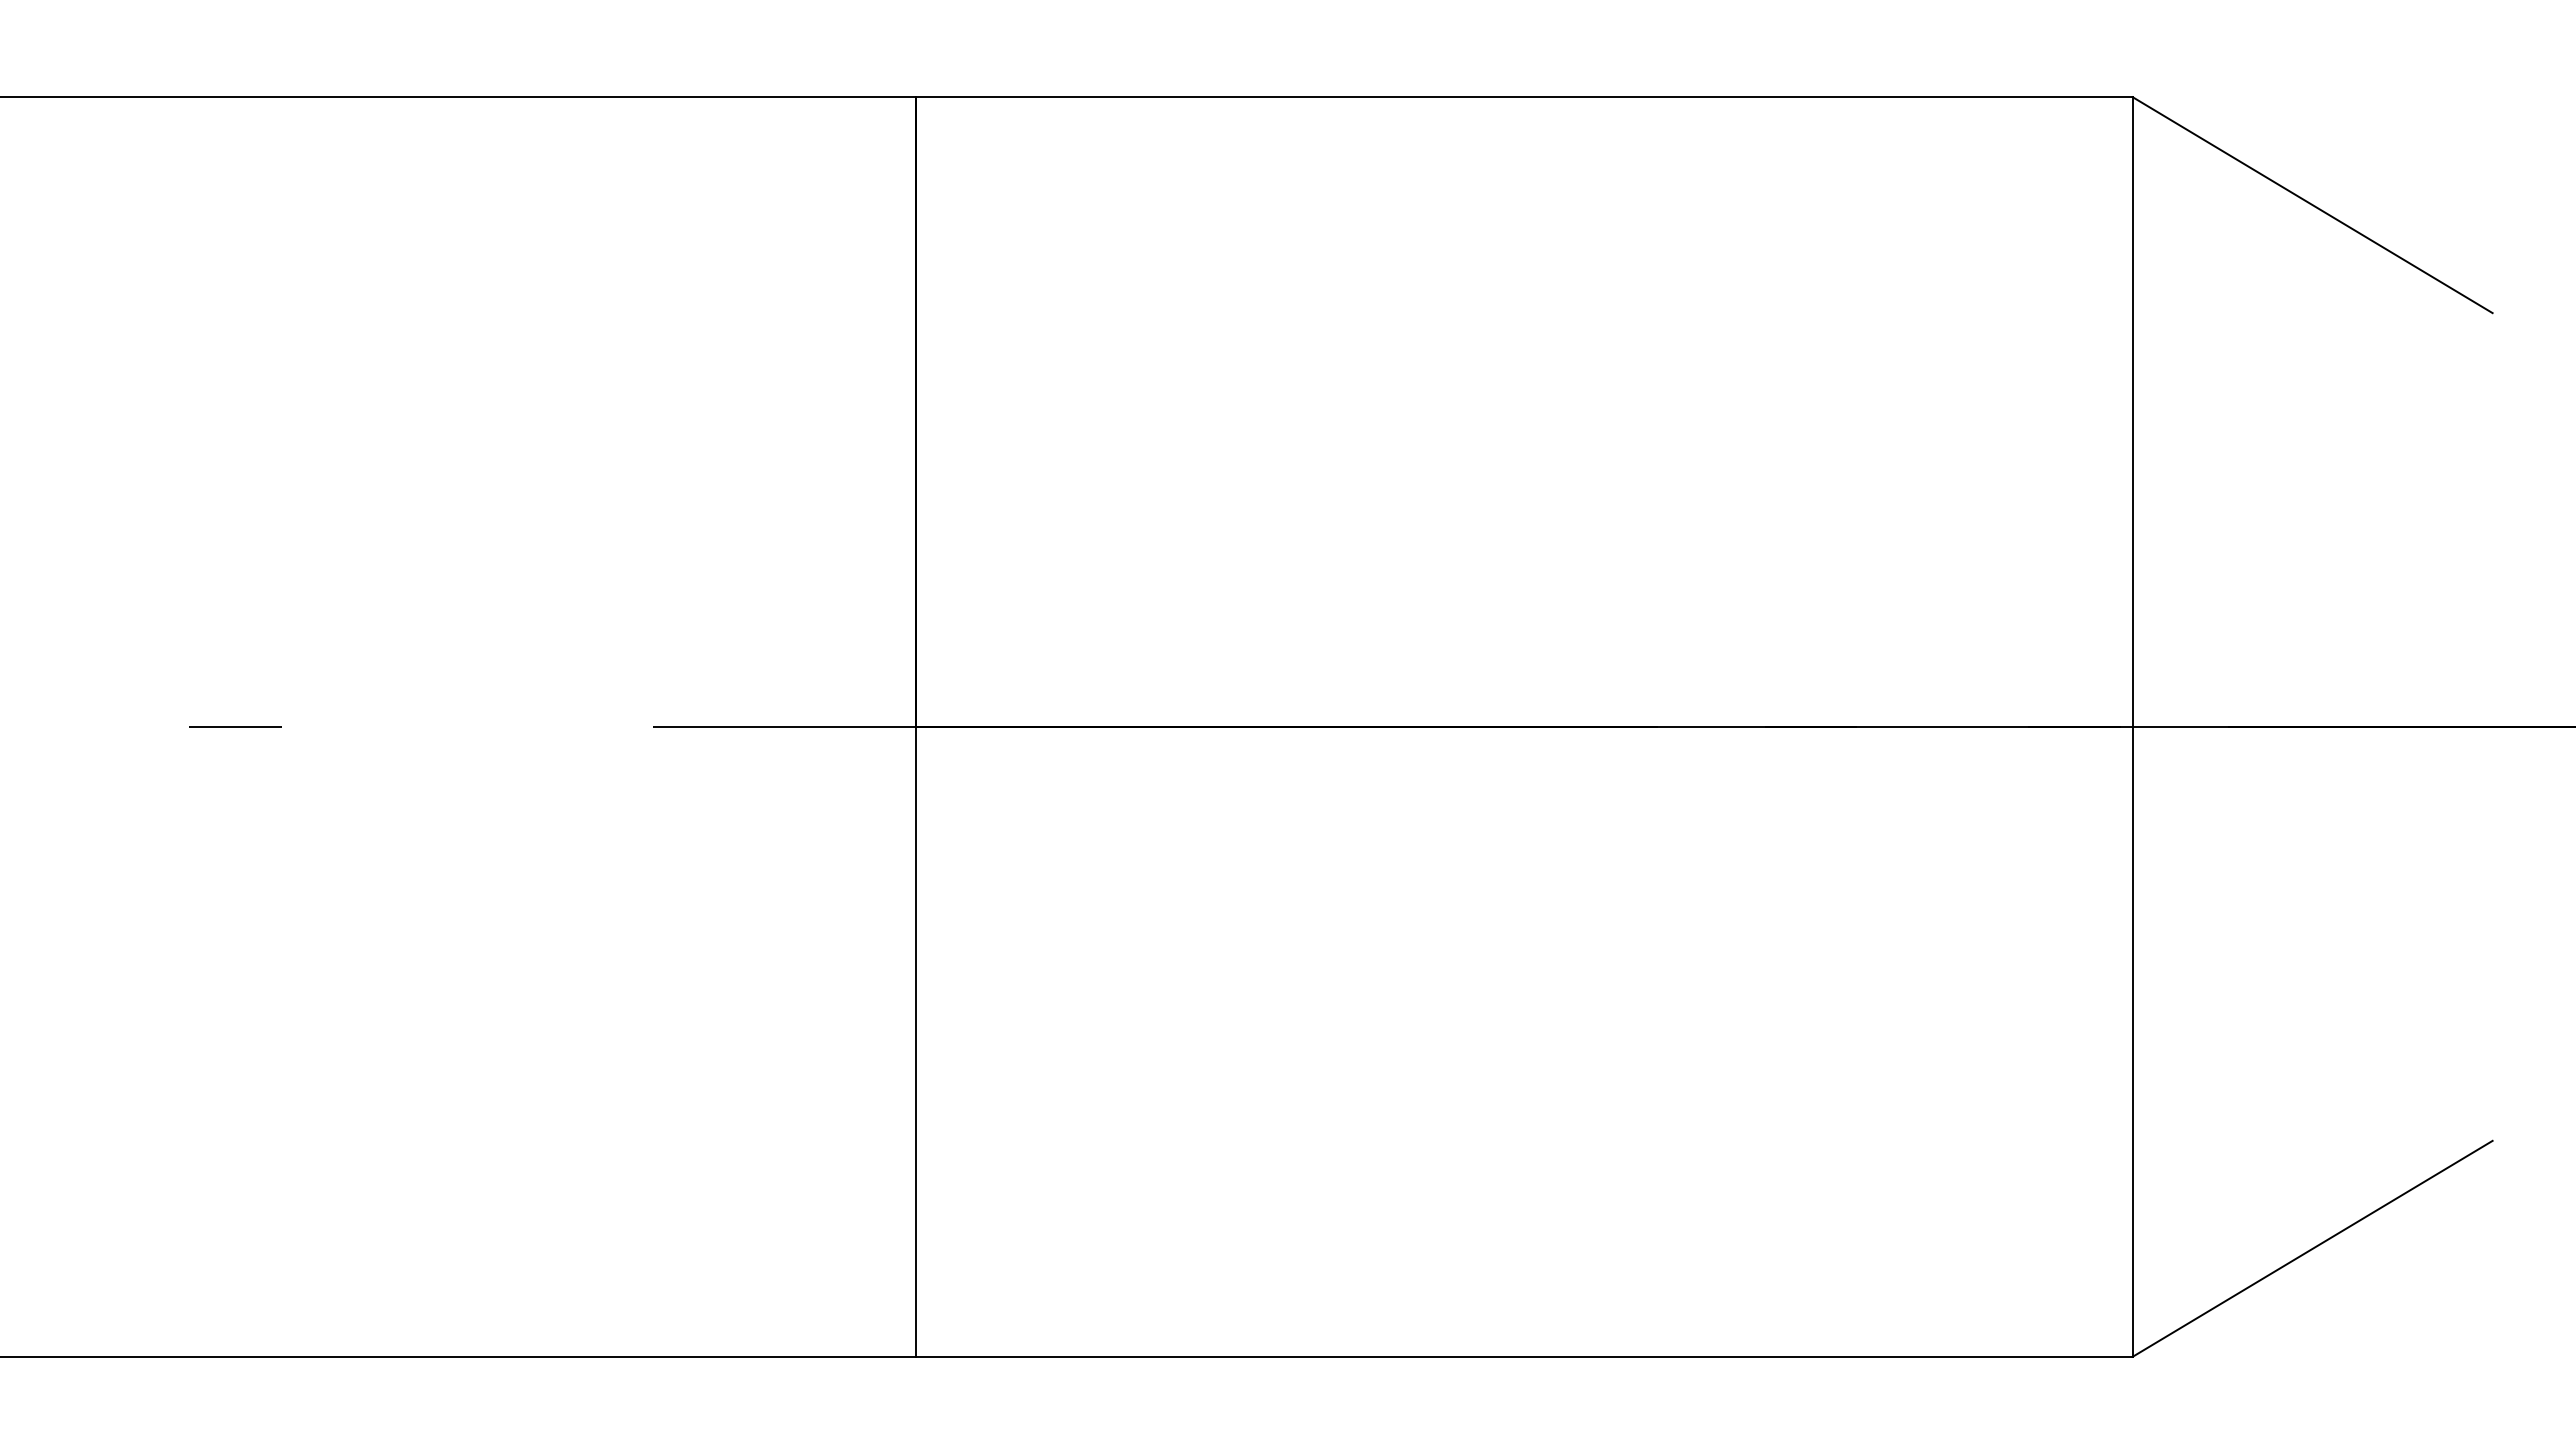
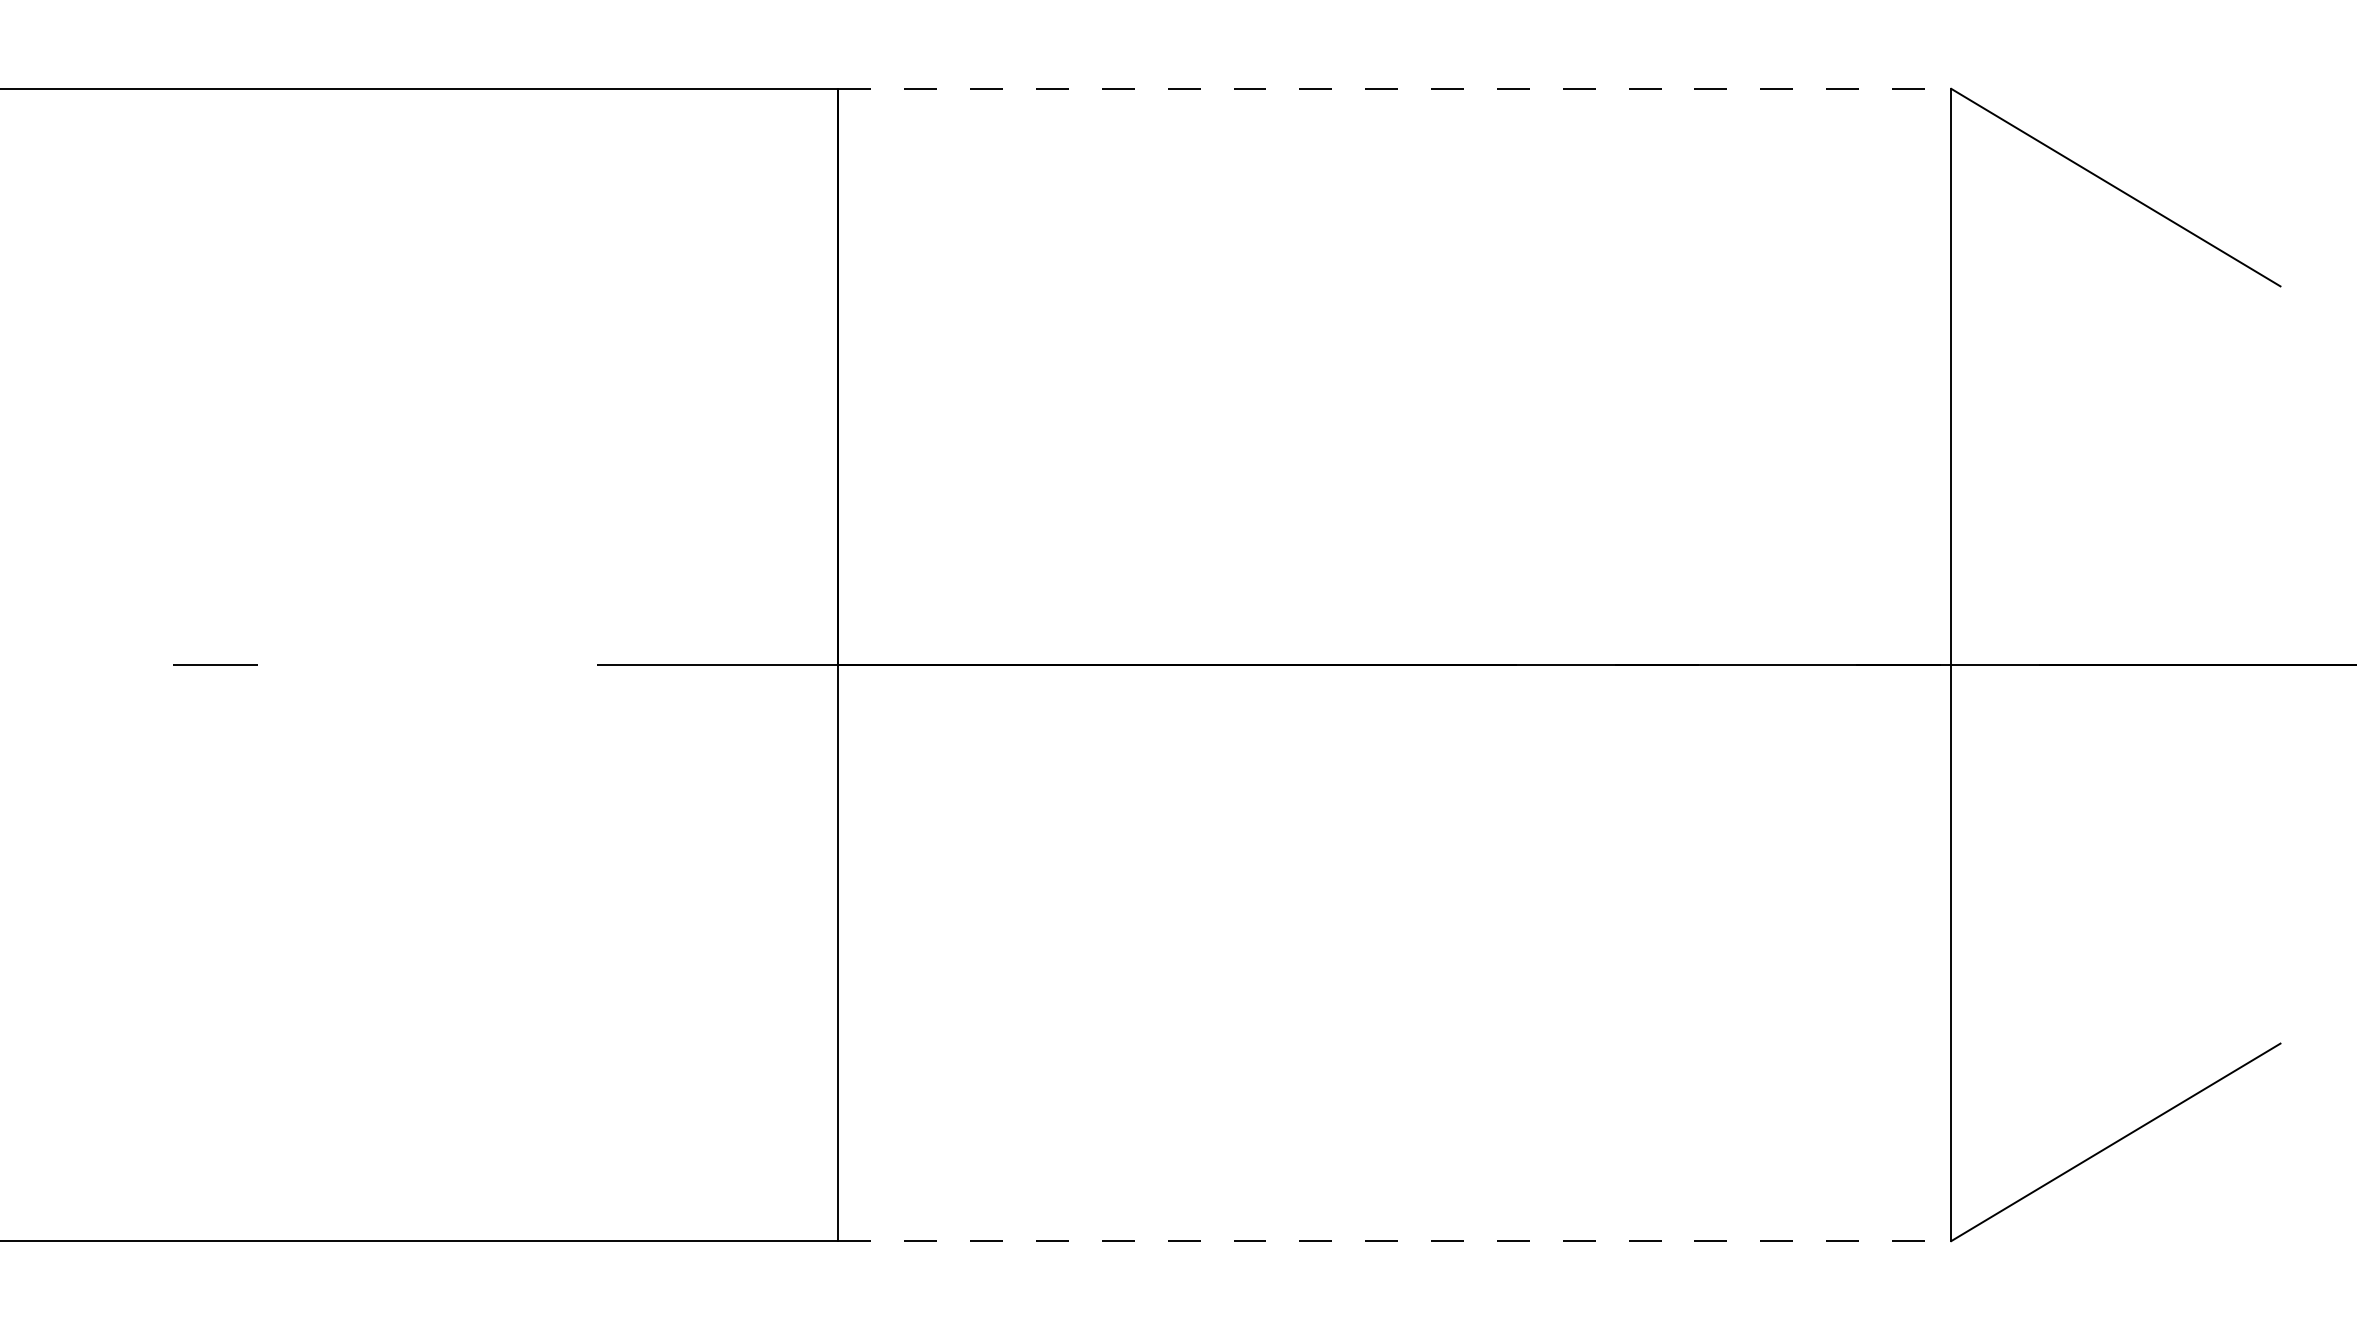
line: (1525, 97) -> (1395, 89), solid -> dashed
line: (1525, 1356) -> (1395, 1240), solid -> dashed

